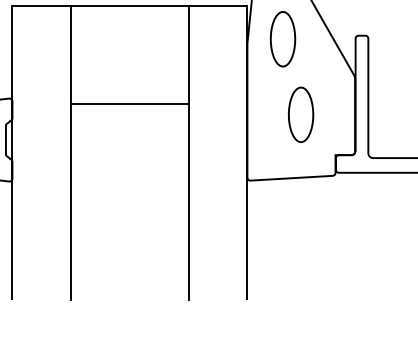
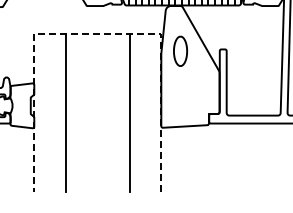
line: (129, 6) -> (97, 33), solid -> dashed
line: (129, 104) -> (97, 86), removed
part: (299, 113) -> (189, 91), removed

